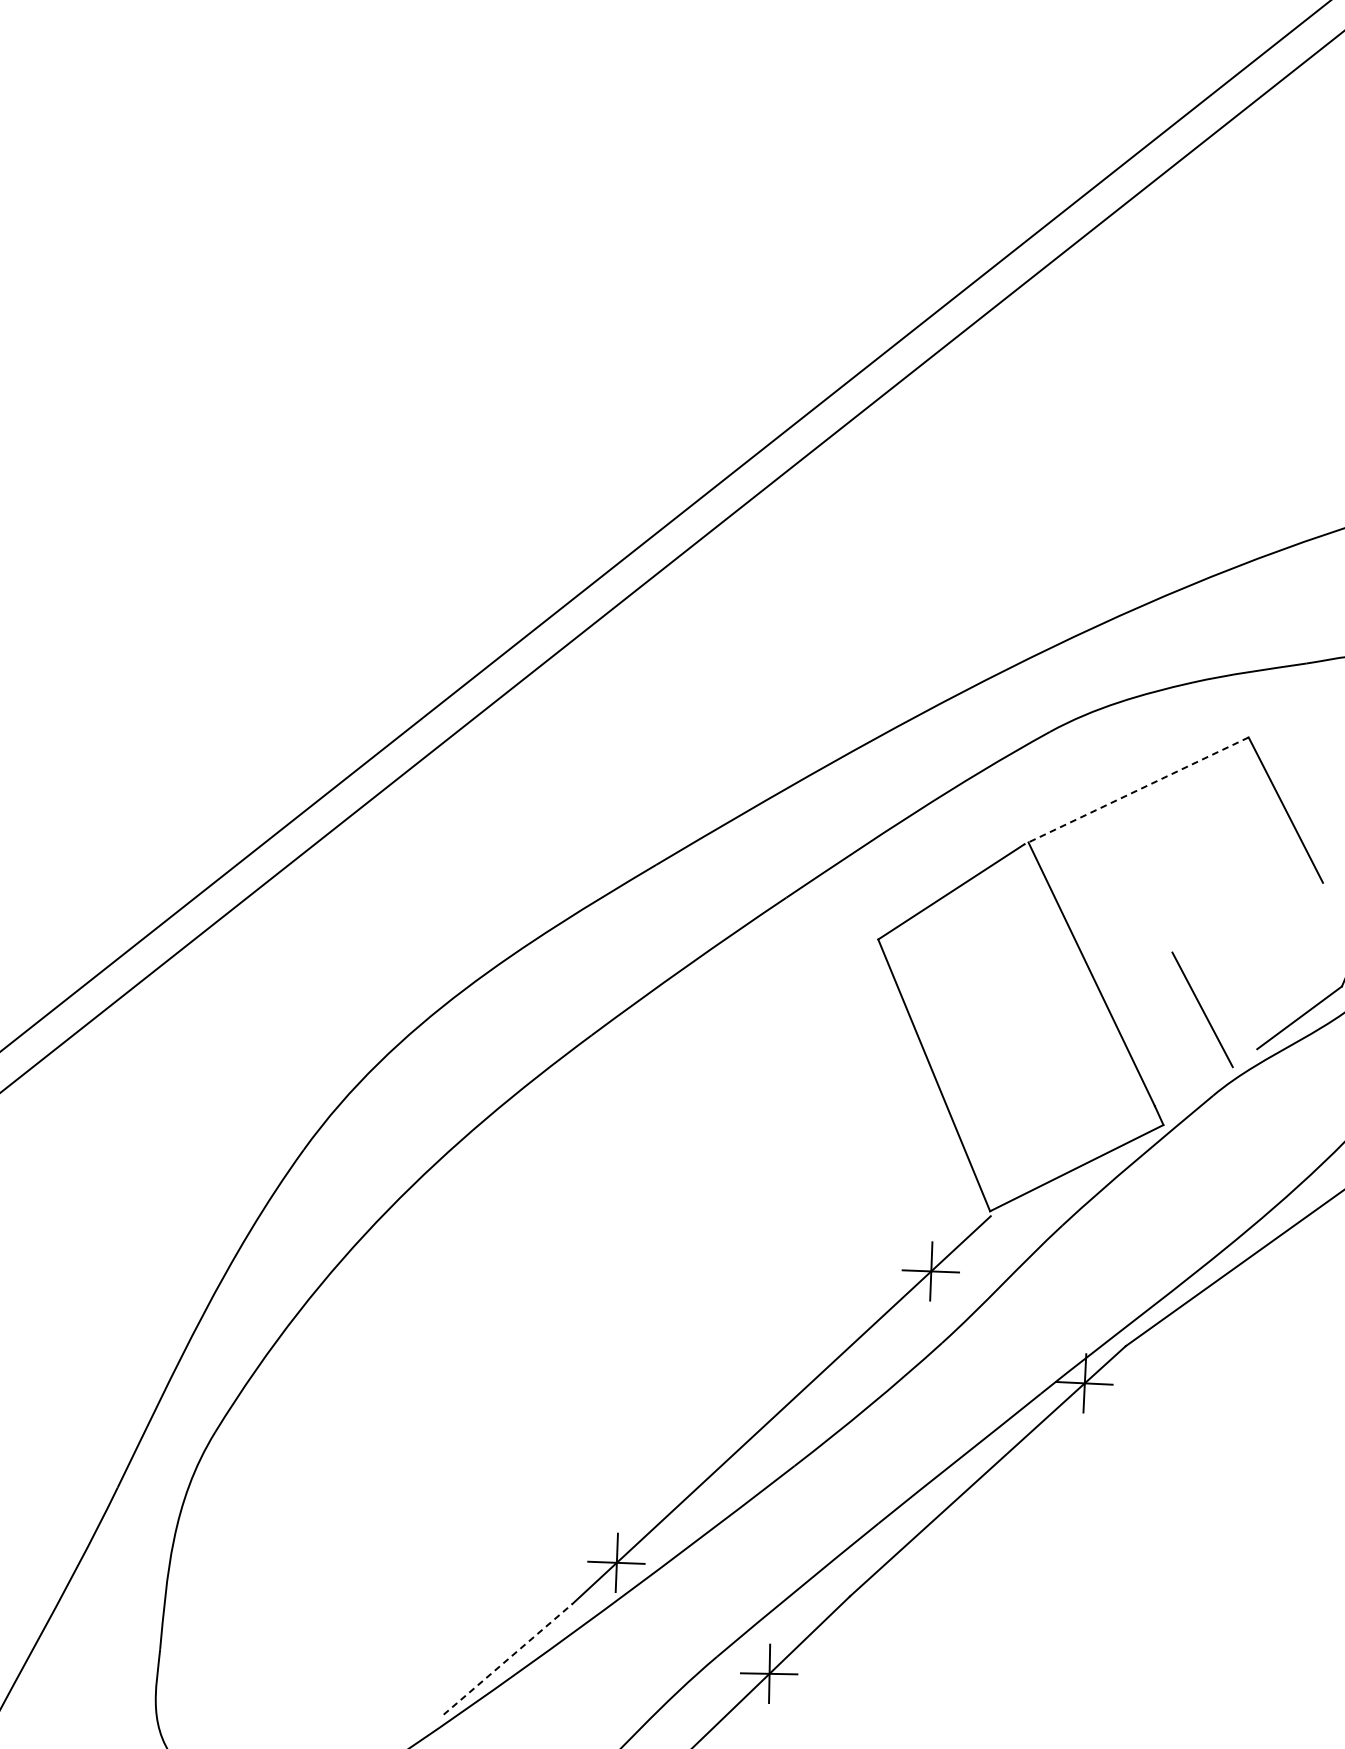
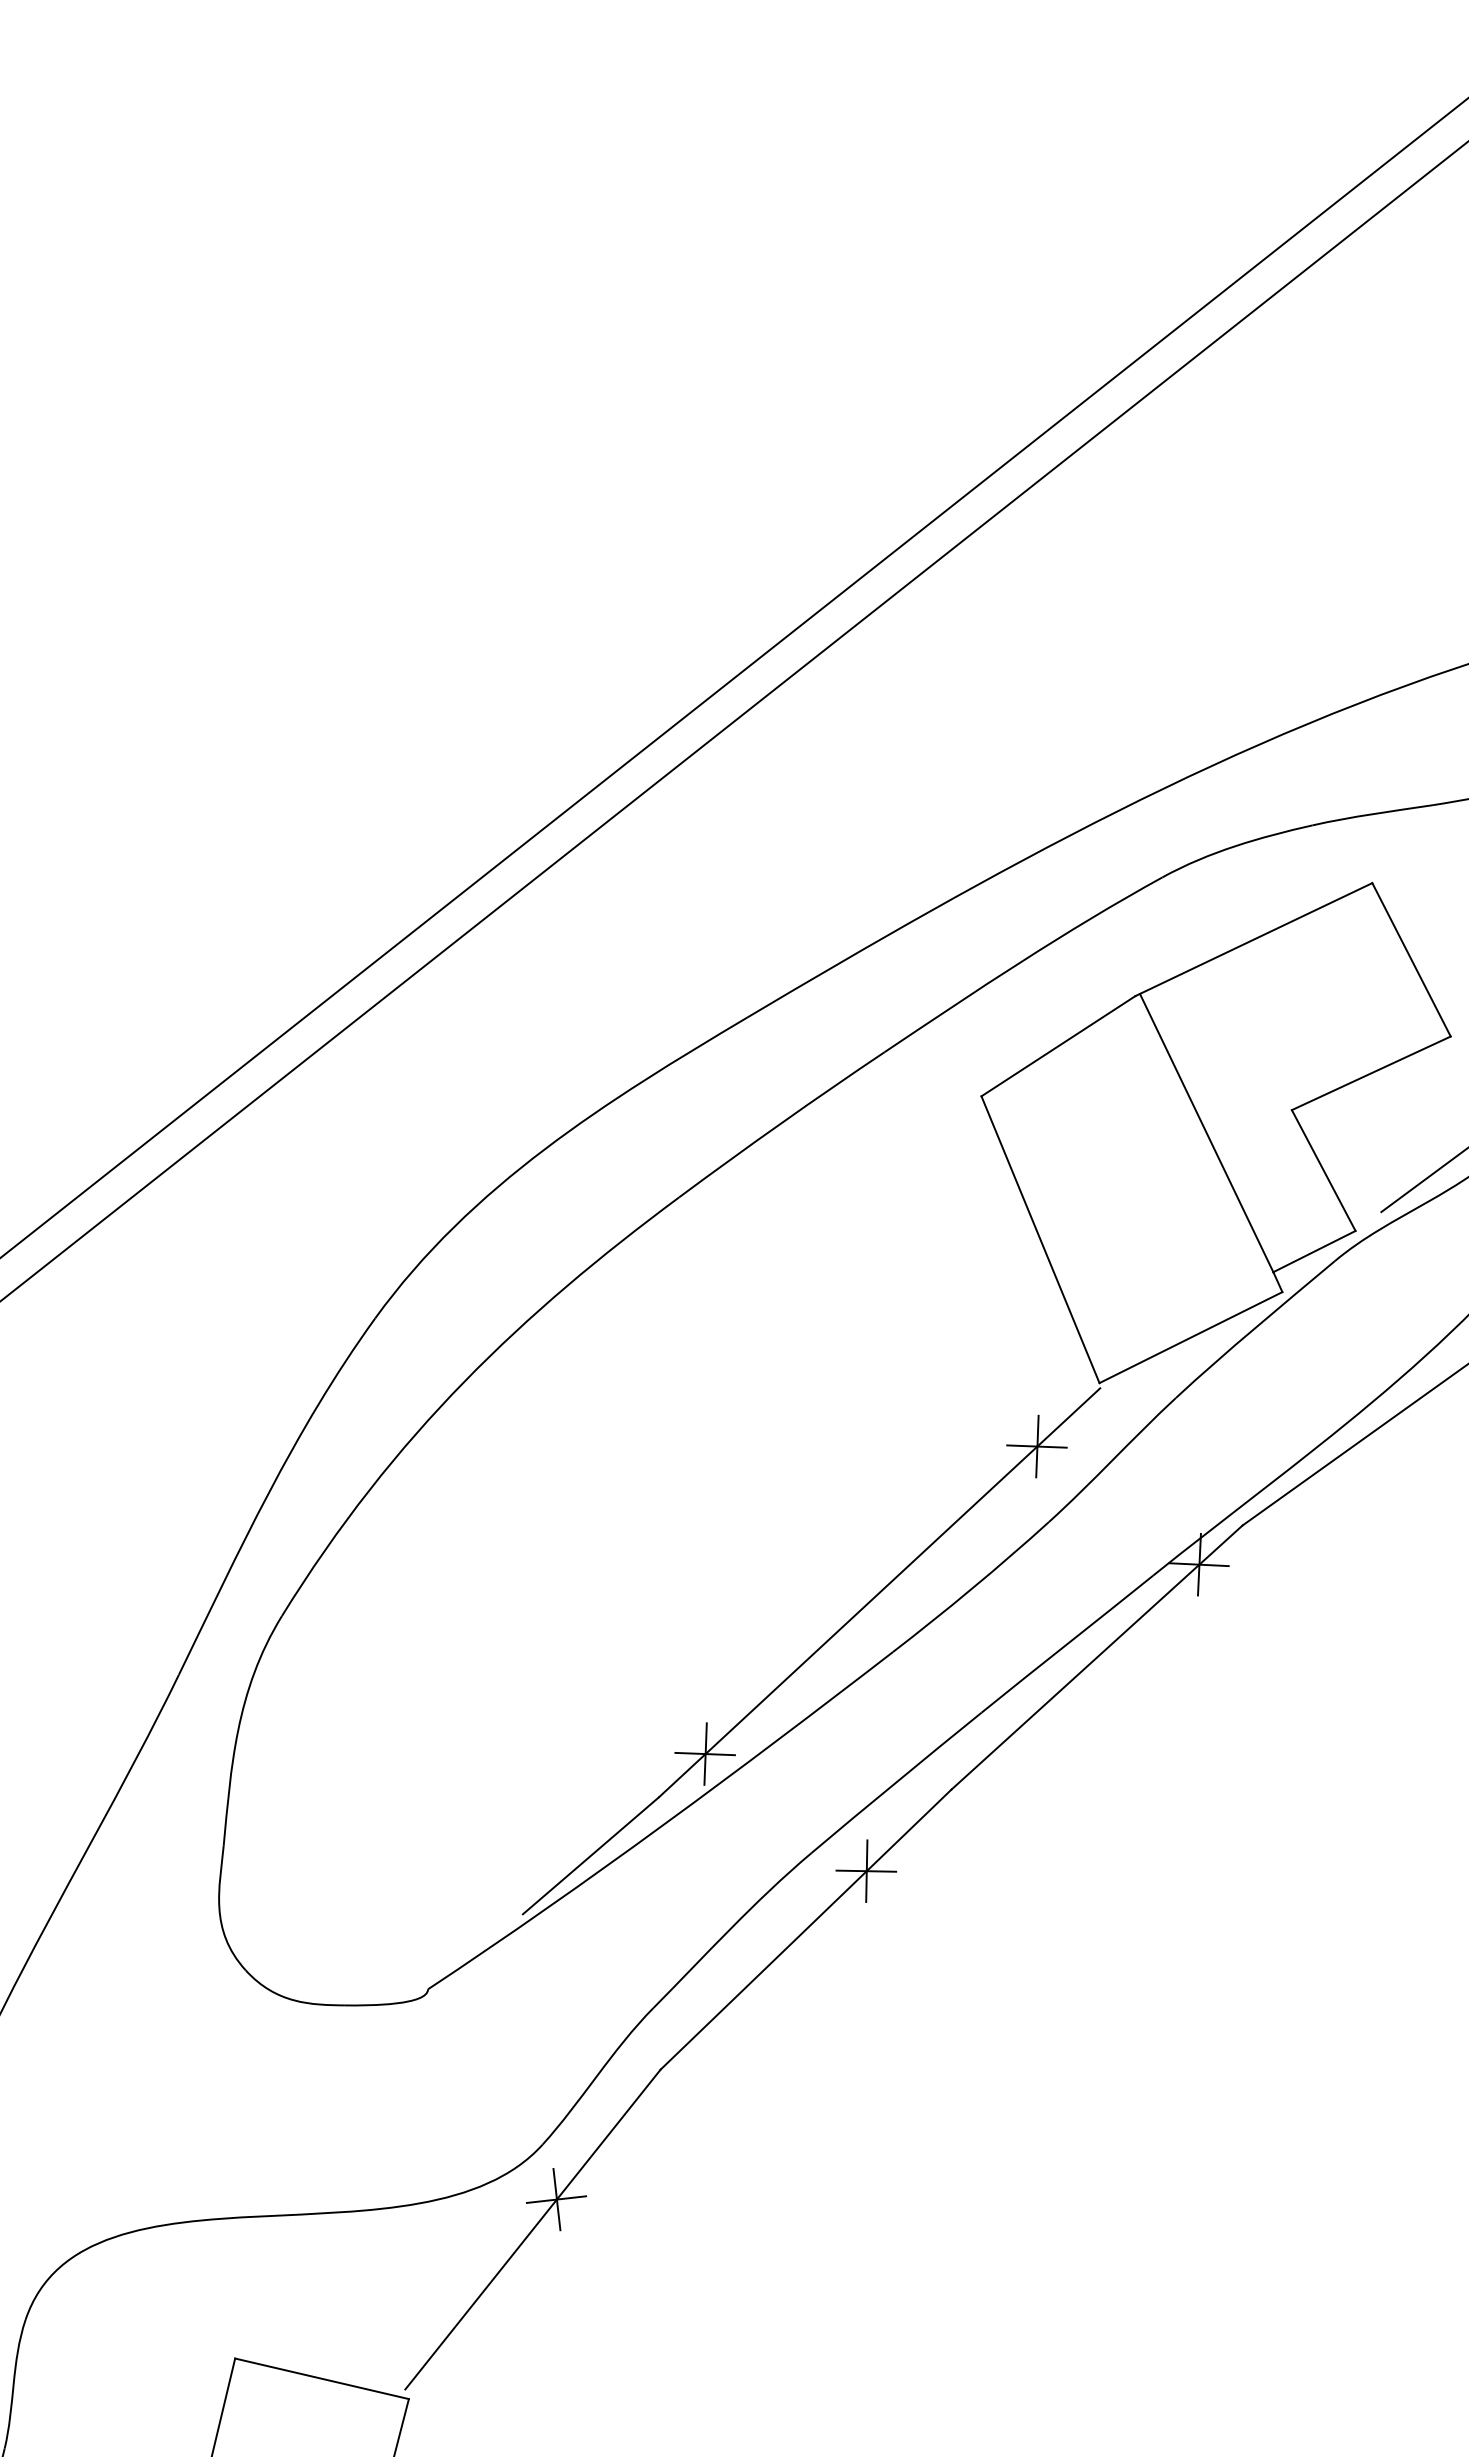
line: (1136, 790) -> (1253, 939), dashed -> solid
line: (1246, 917) -> (1370, 1073), added
line: (1193, 1086) -> (1314, 1251), added
line: (507, 1658) -> (590, 1855), dashed -> solid

